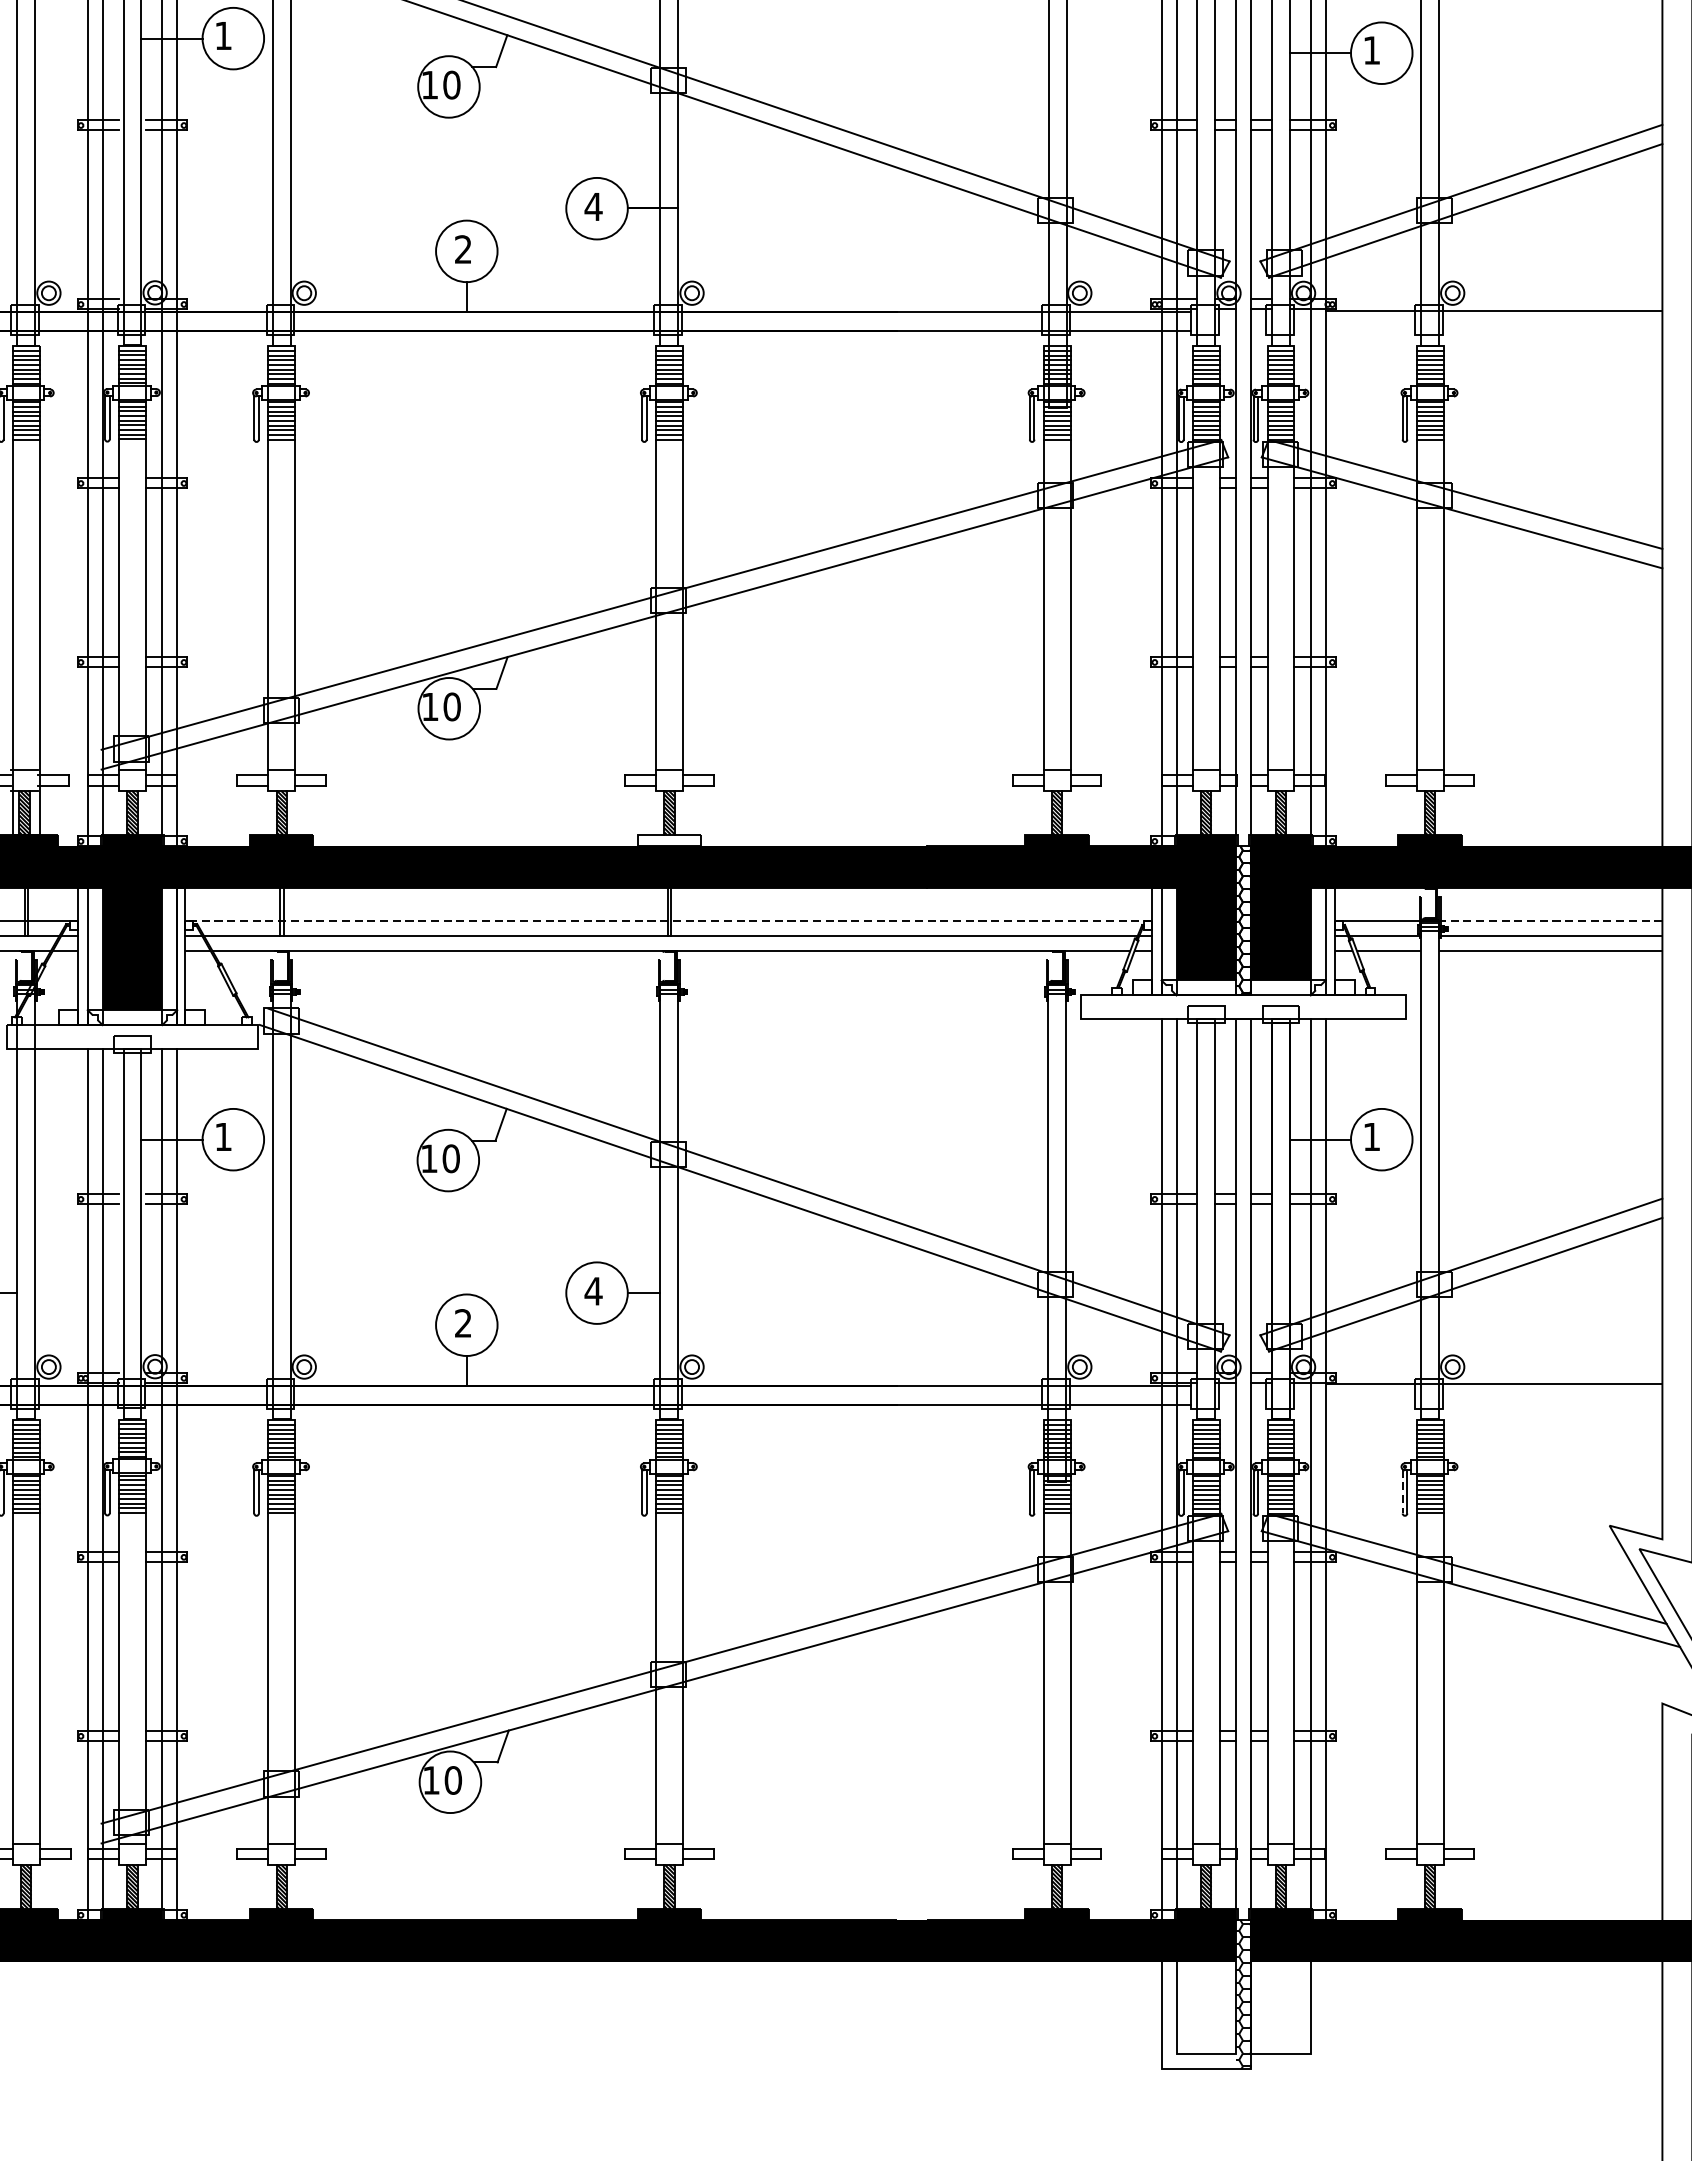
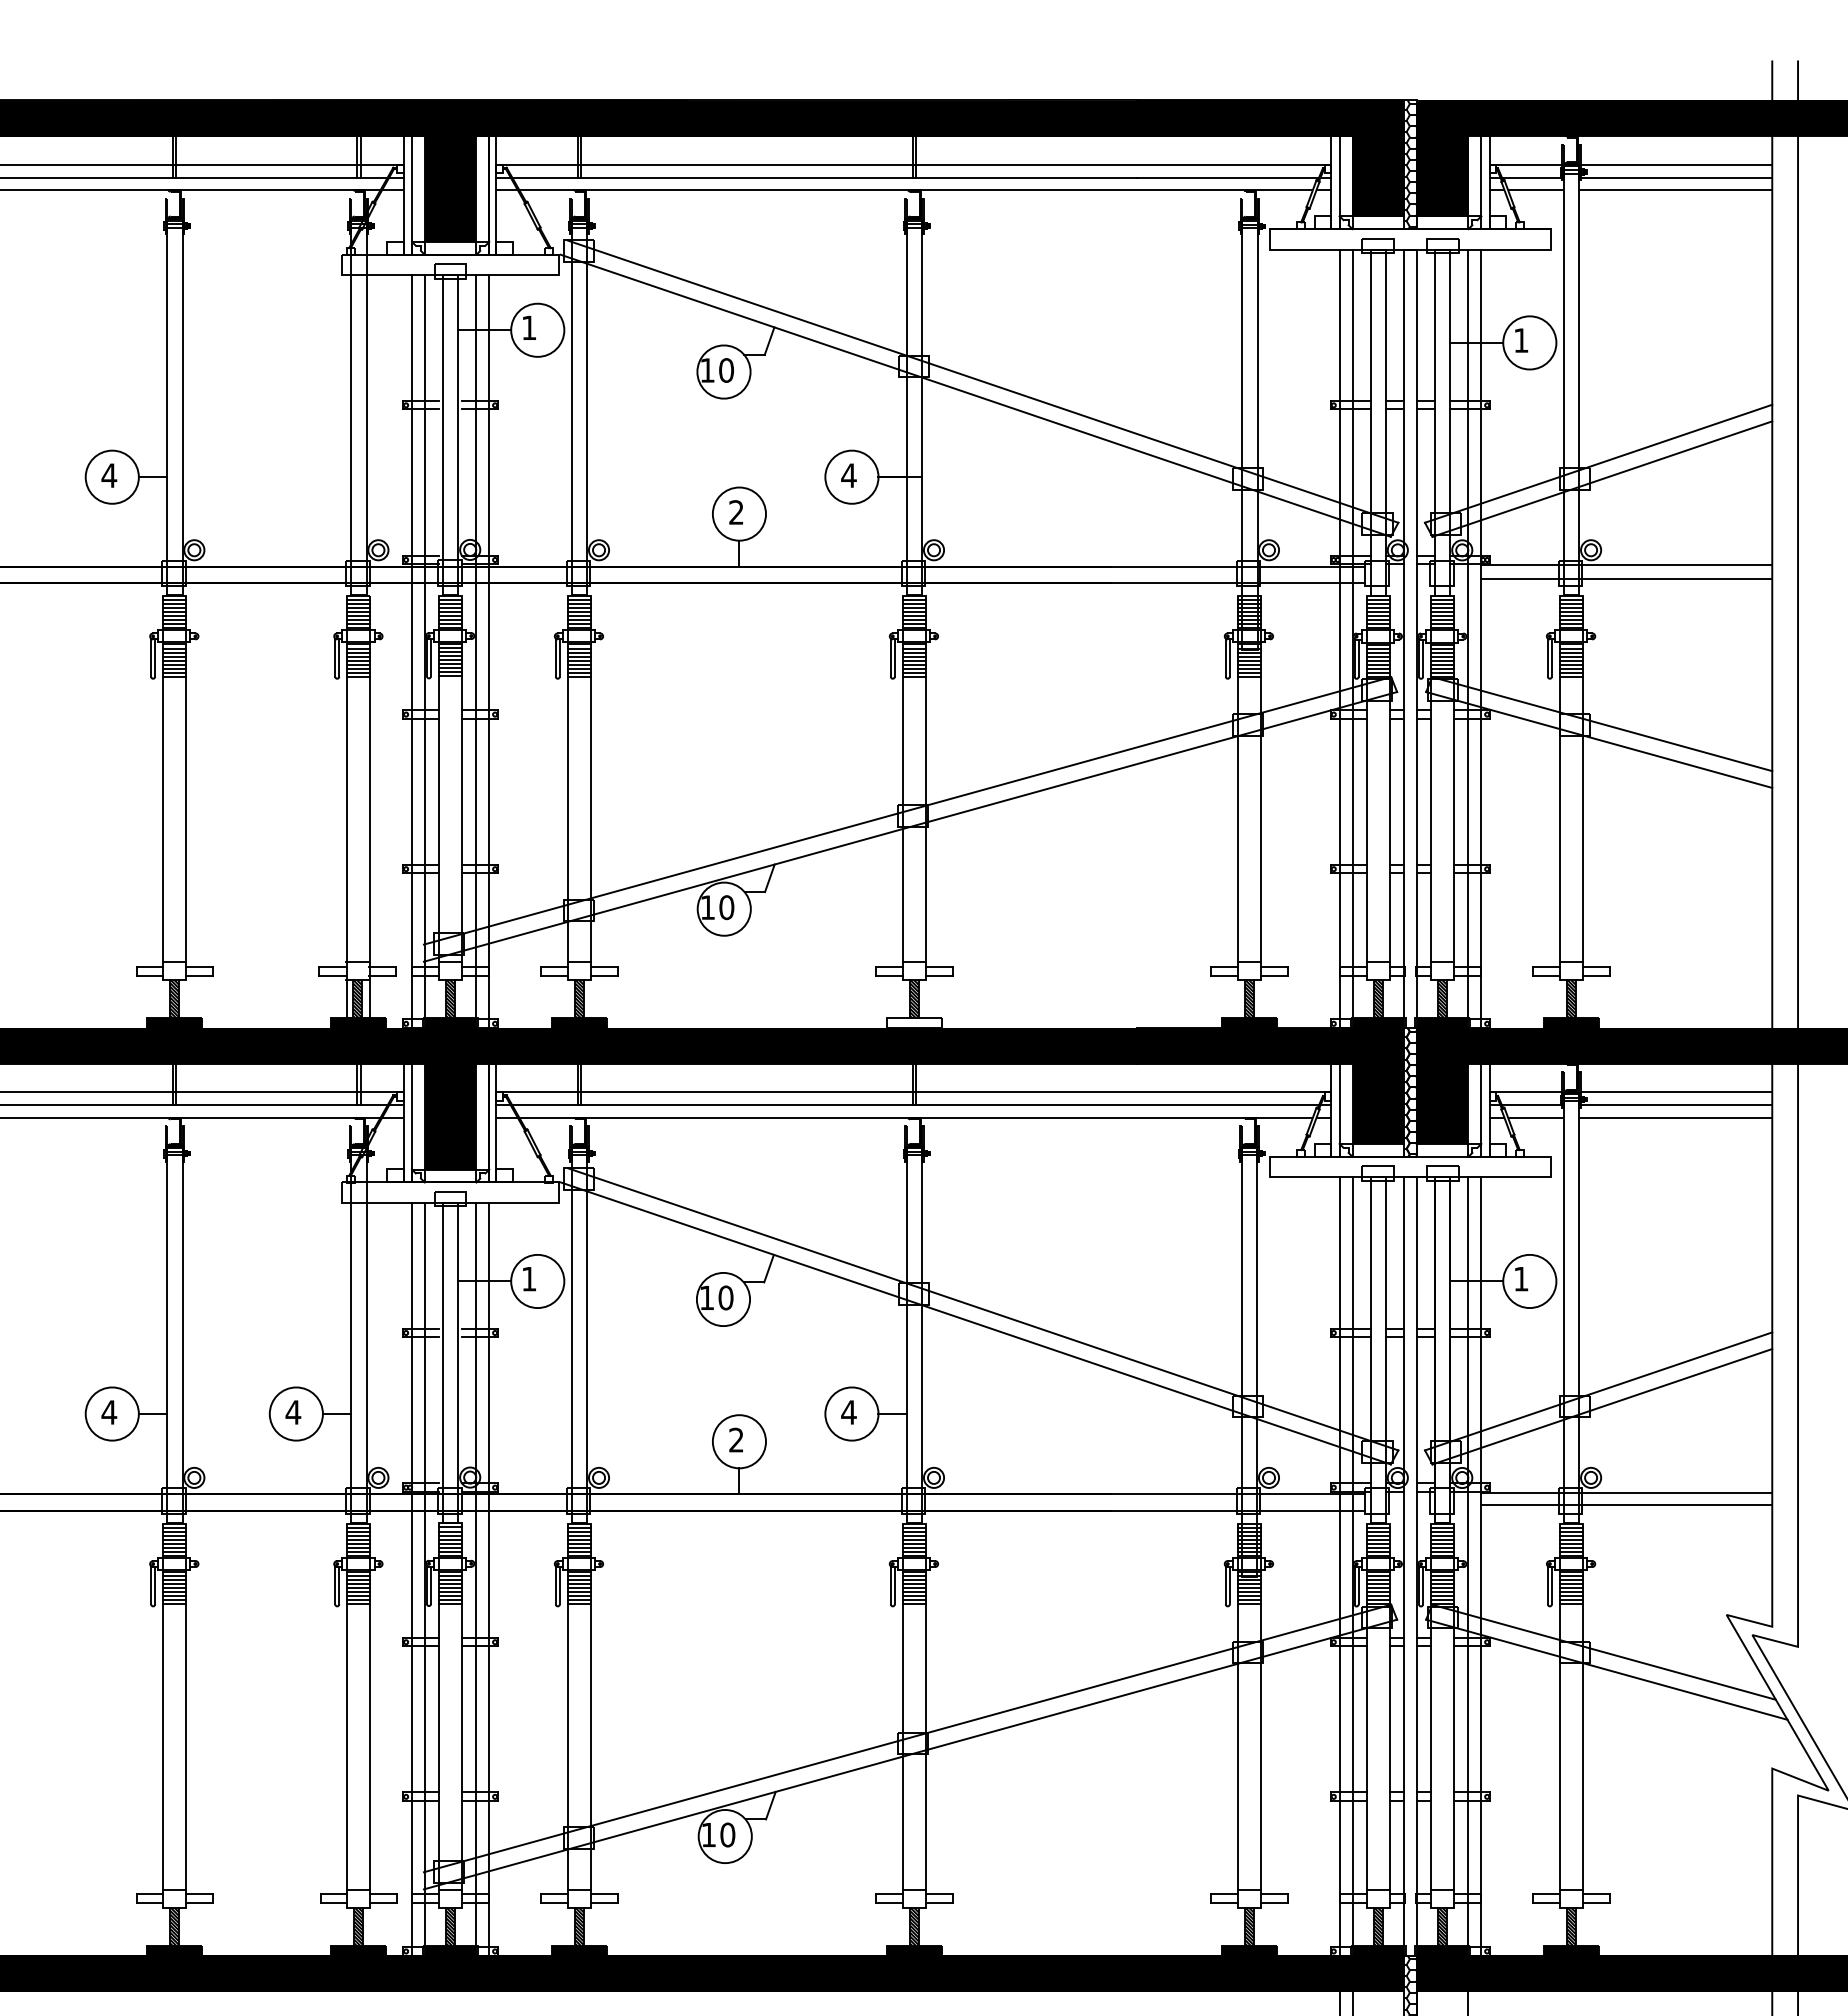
line: (1493, 325) -> (1626, 578), added
line: (670, 920) -> (915, 1092), dashed -> solid
line: (1551, 920) -> (1676, 1092), dashed -> solid
line: (1493, 1397) -> (1626, 1504), added
line: (1402, 1491) -> (1547, 1585), dashed -> solid

